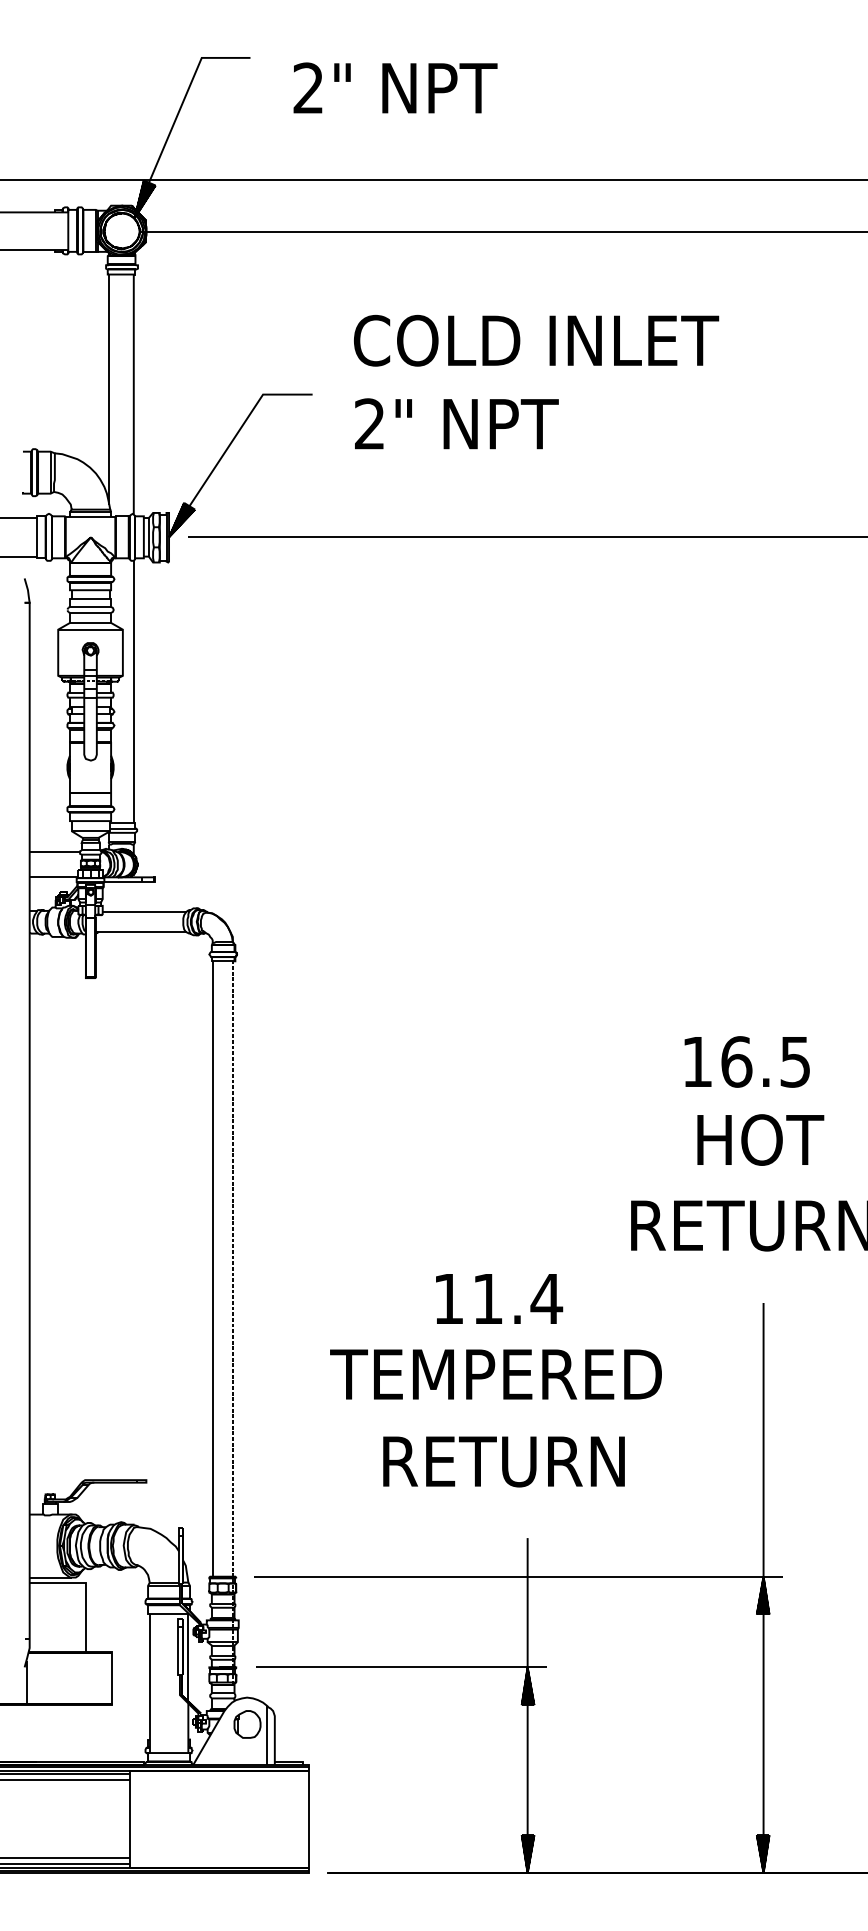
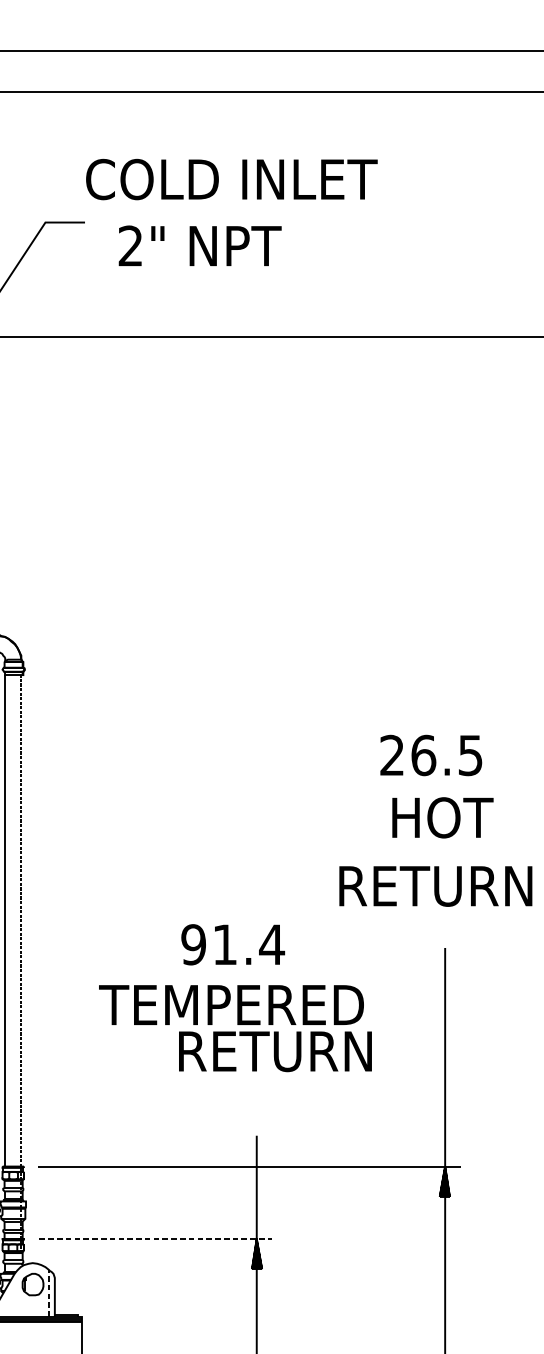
text: (536, 340) -> (231, 179), moved
text: (696, 1061) -> (391, 755), 16.5 -> 26.5
text: (448, 1298) -> (193, 944), 11.4 -> 91.4
text: (503, 1461) -> (275, 1051), moved
line: (401, 1667) -> (156, 1239), solid -> dashed
line: (267, 1734) -> (49, 1292), solid -> dashed

